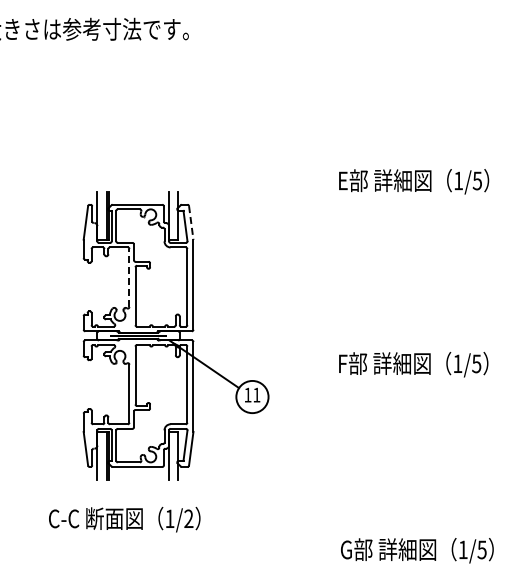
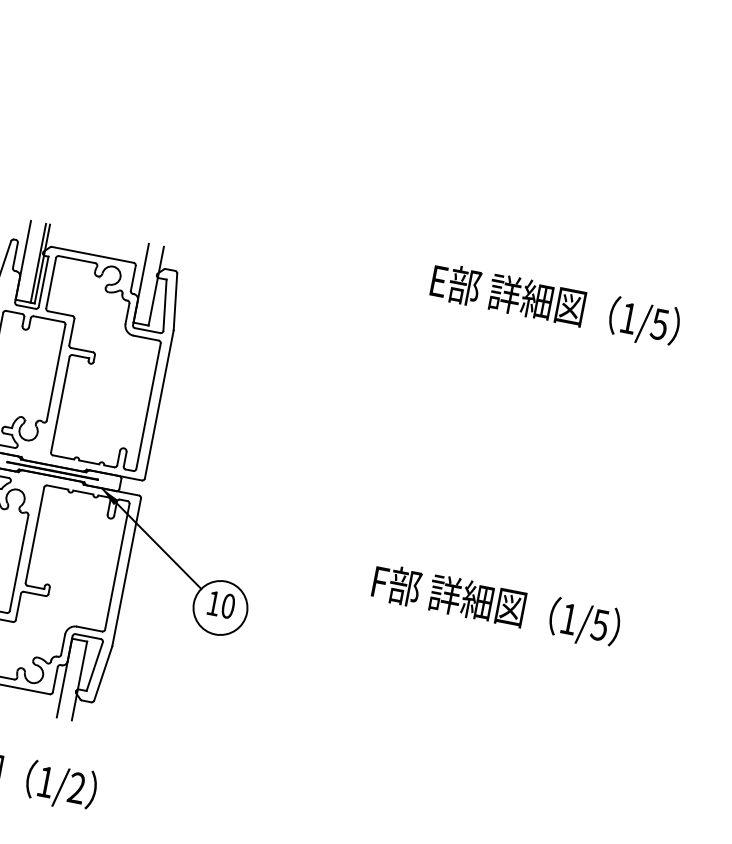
line: (191, 222) -> (176, 301), dashed -> solid
line: (129, 277) -> (56, 371), dashed -> solid
text: (256, 394) -> (227, 605), 11 -> 10

